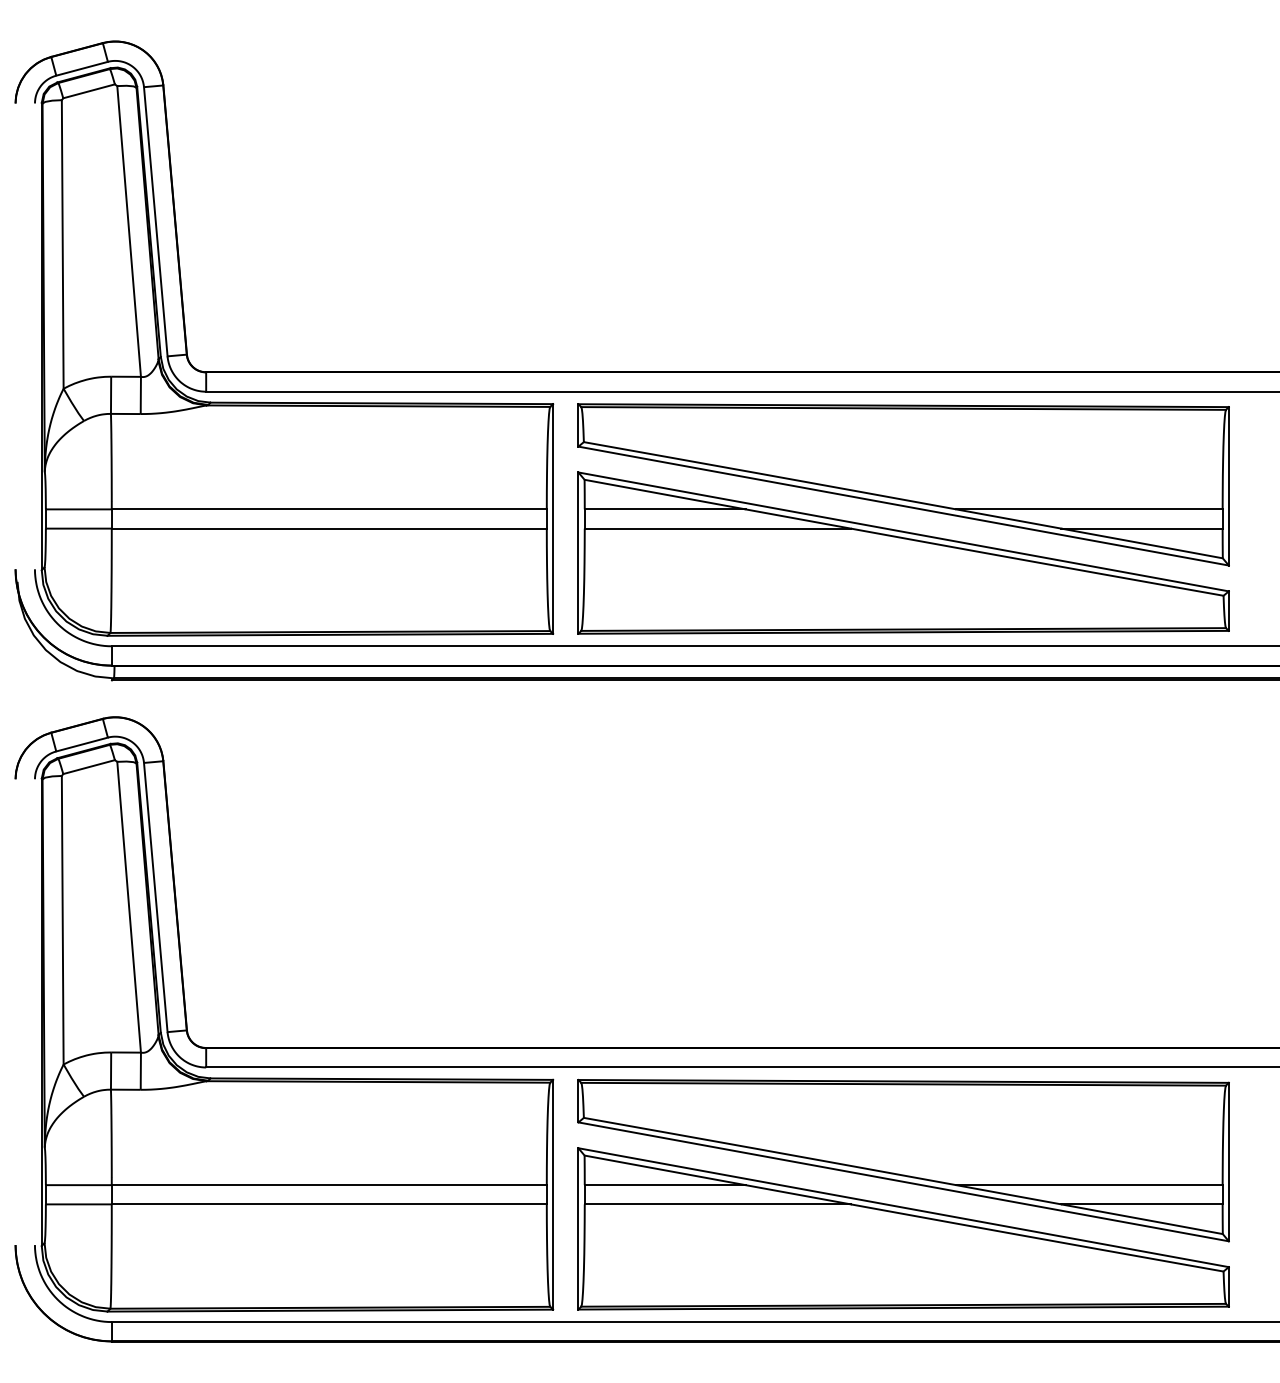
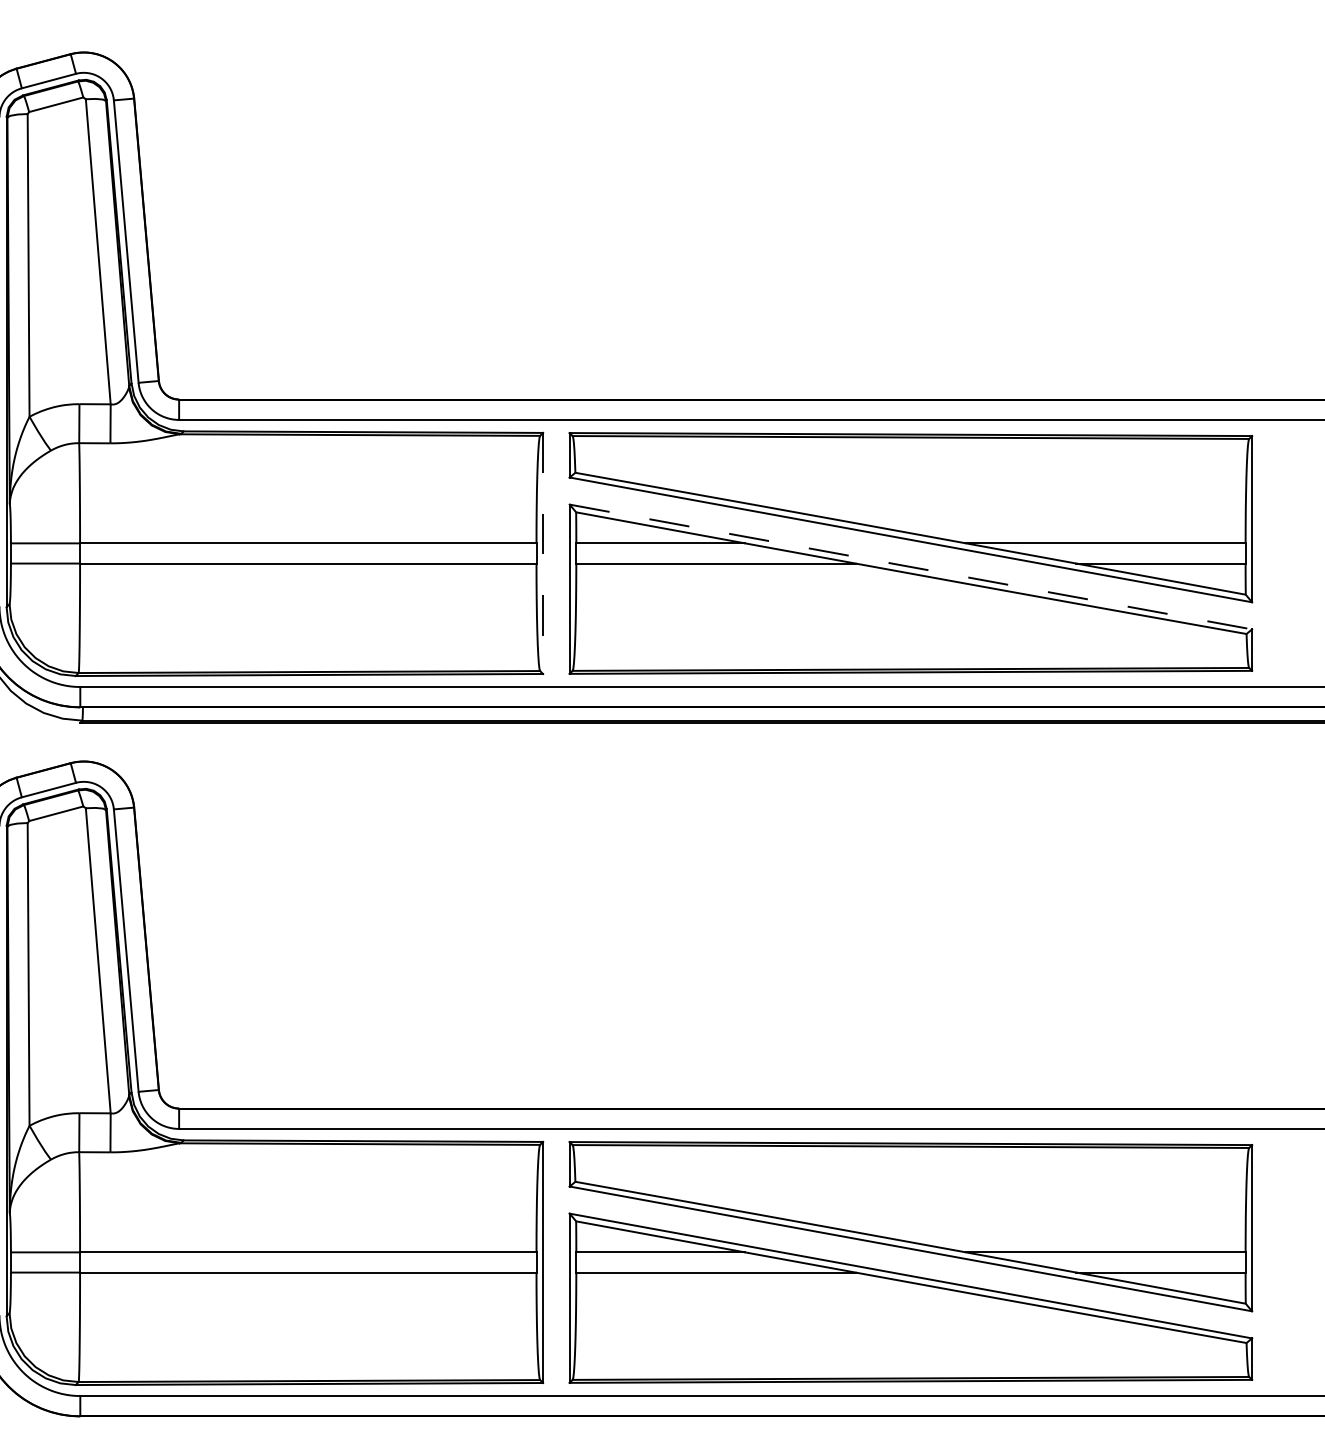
line: (553, 519) -> (543, 553), solid -> dashed
line: (903, 531) -> (910, 566), solid -> dashed

